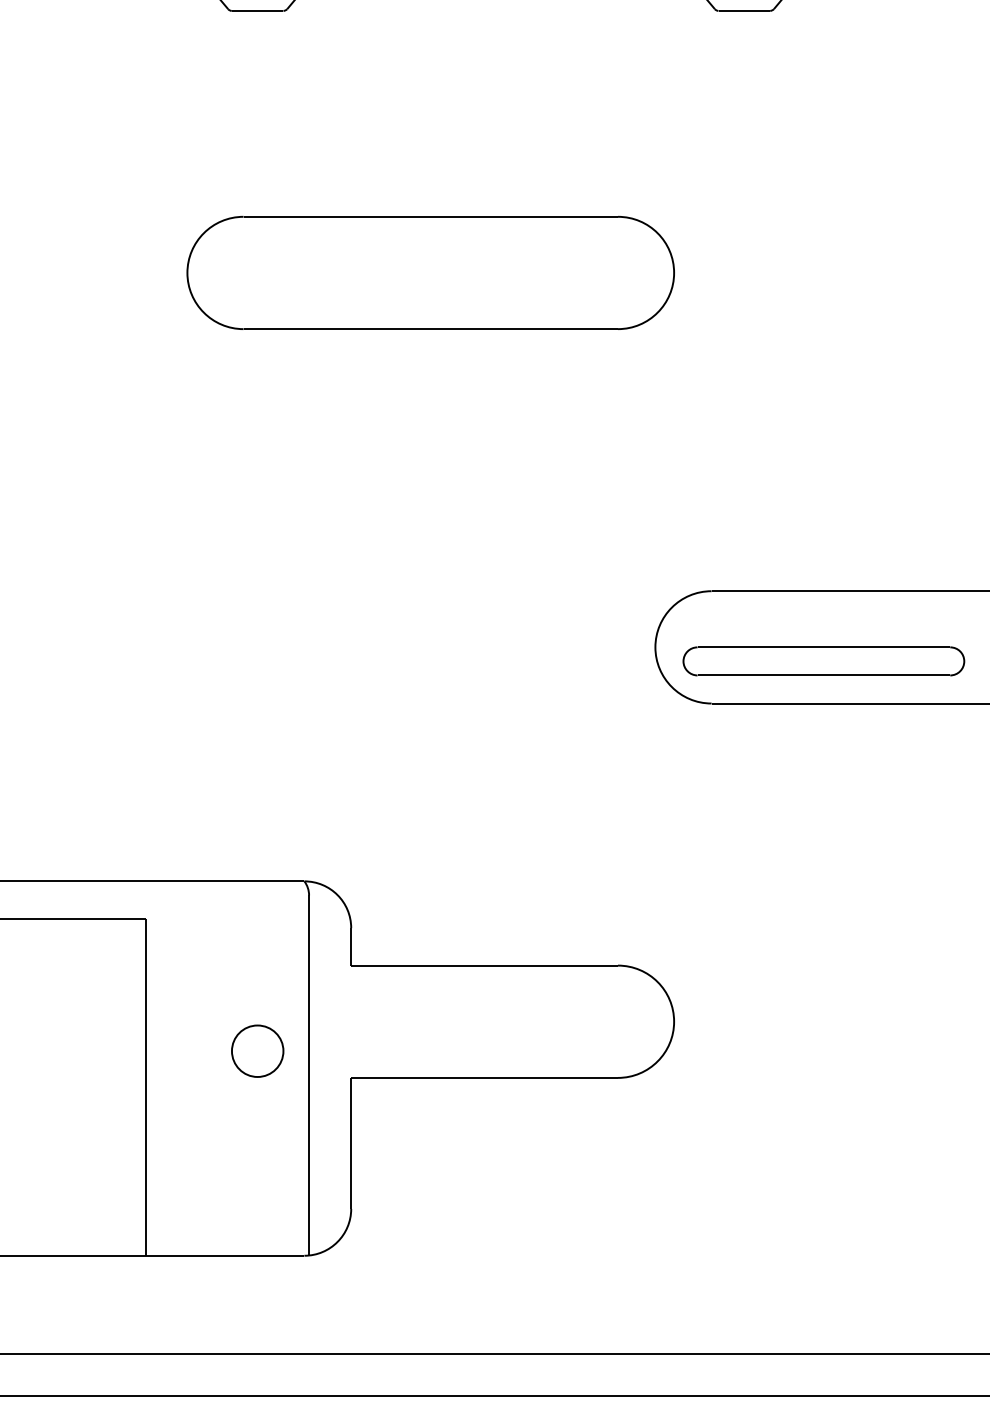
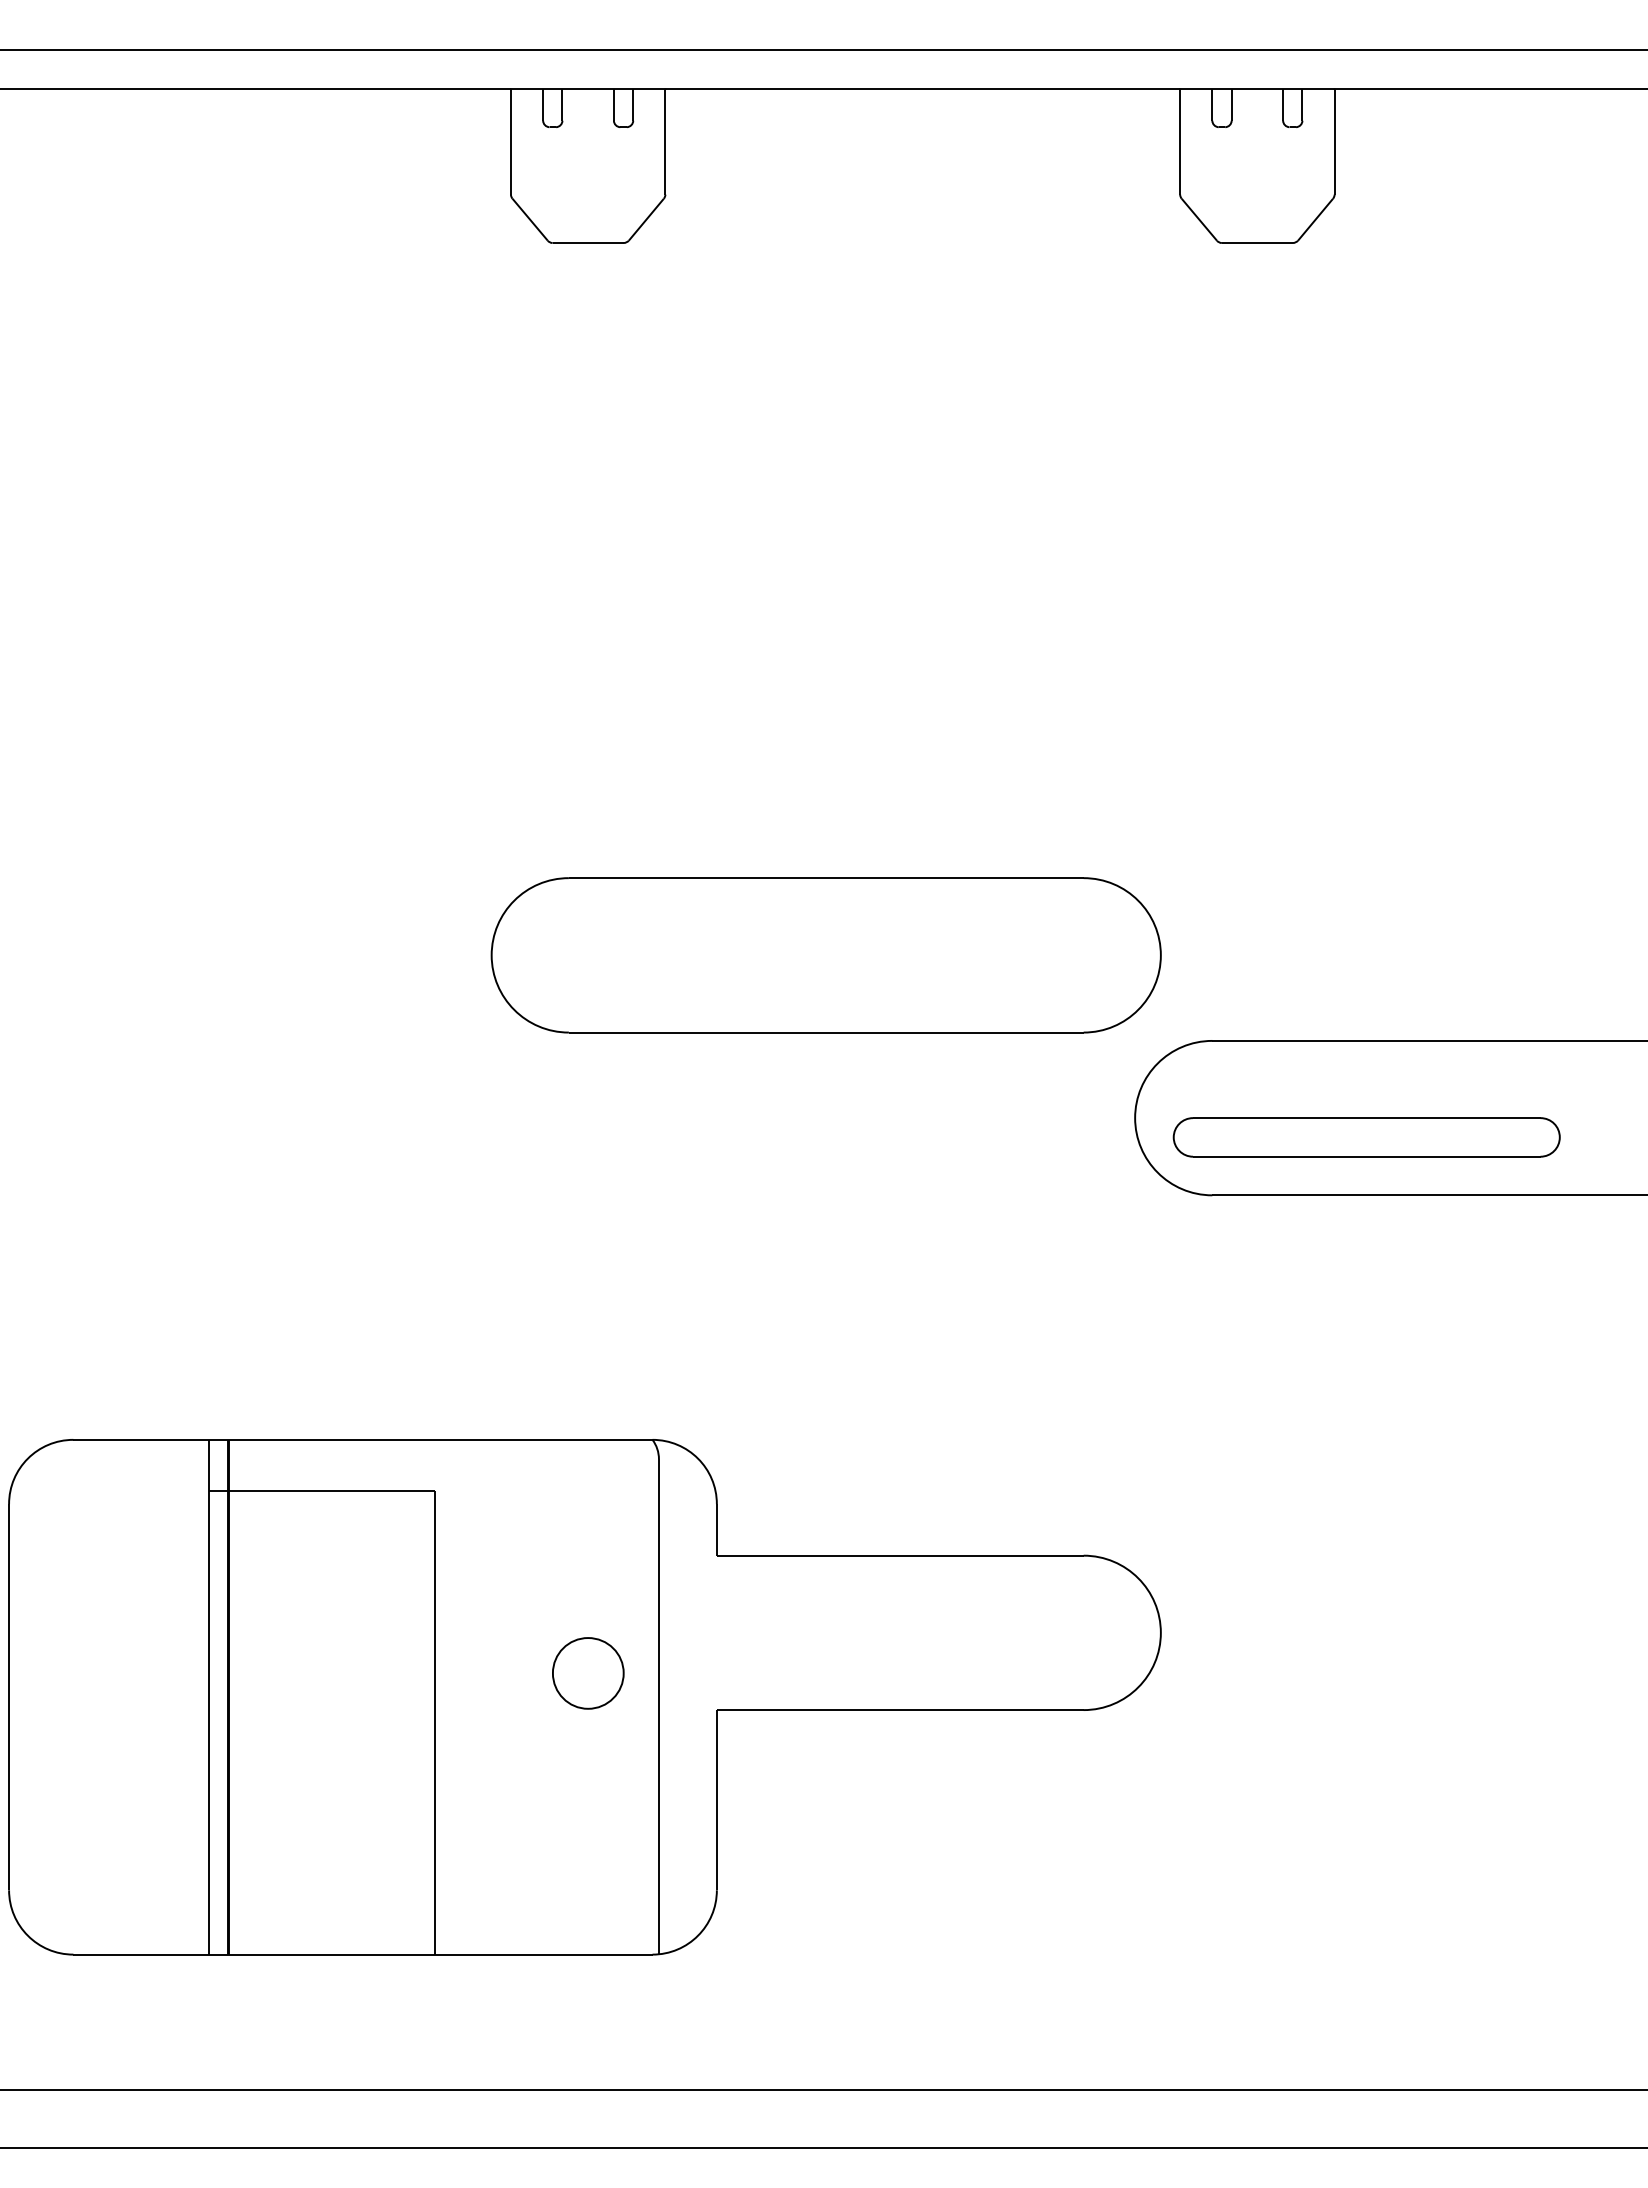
part: (430, 273) -> (825, 955), moved

